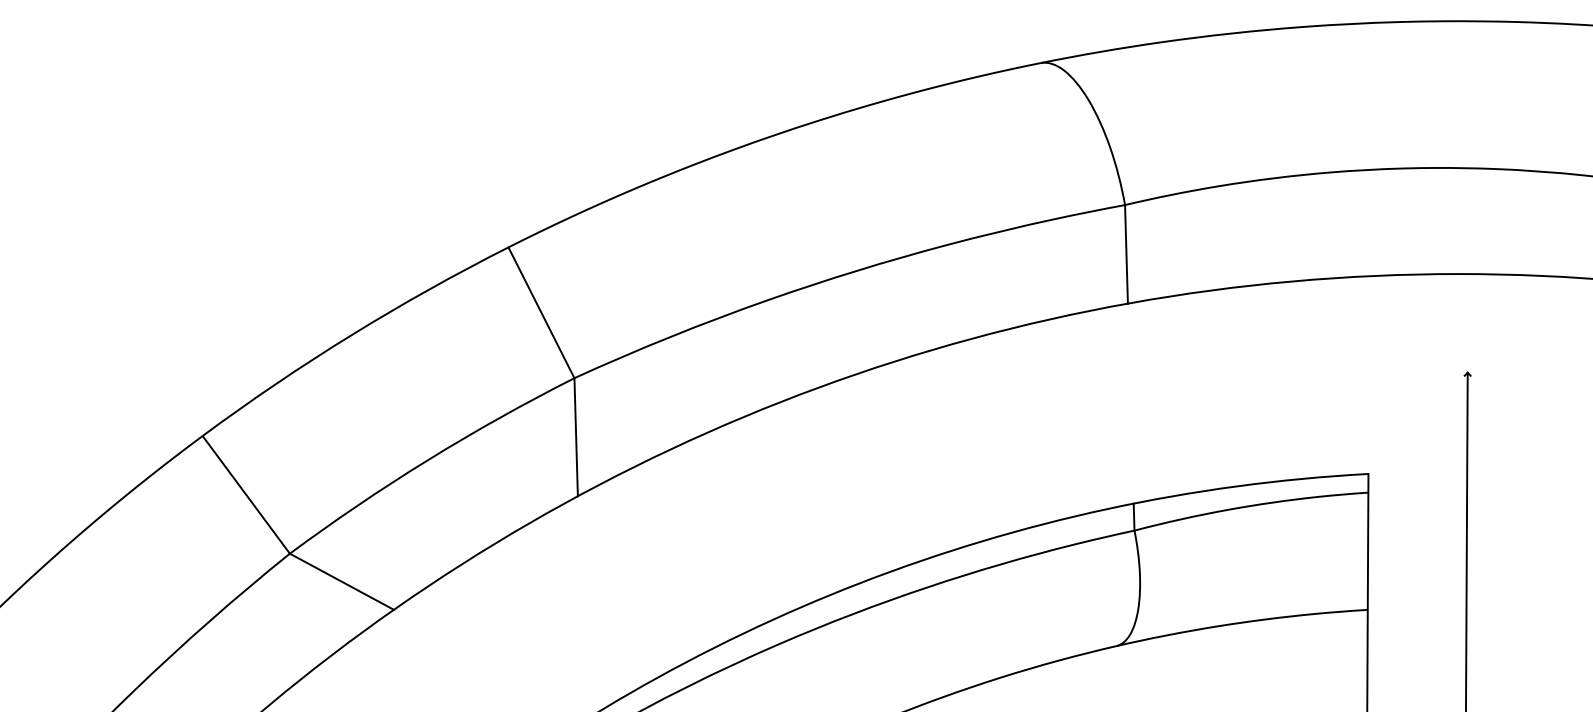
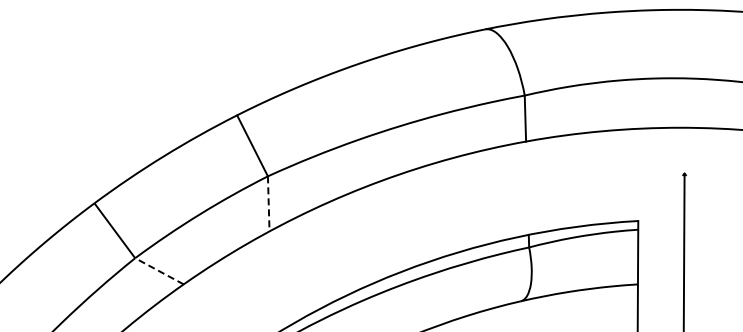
line: (575, 436) -> (268, 203), solid -> dashed
line: (341, 582) -> (159, 271), solid -> dashed

